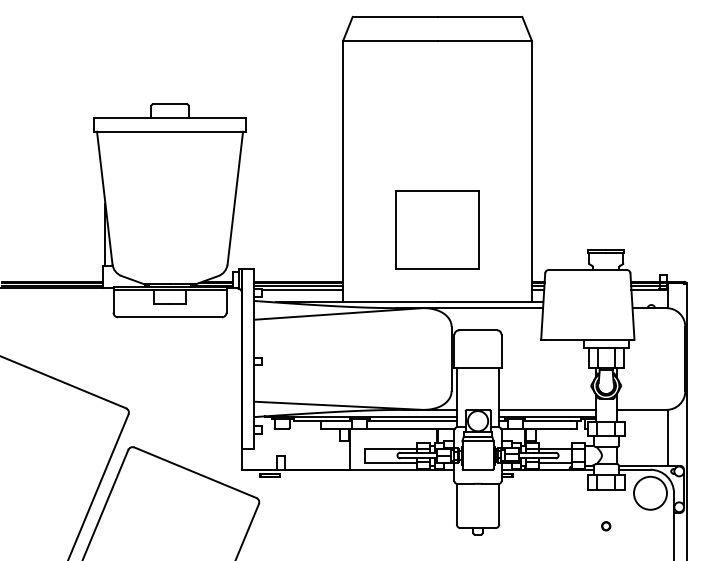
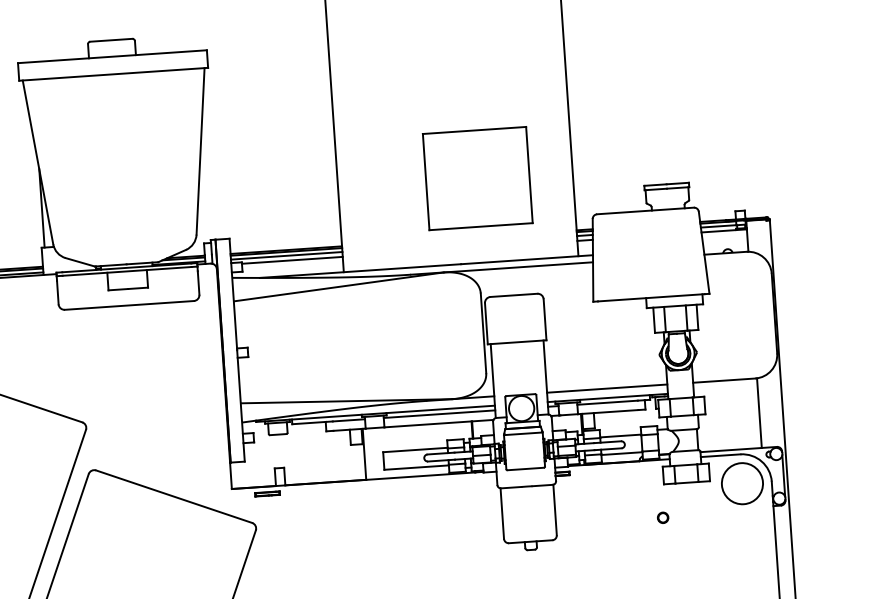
part: (437, 229) -> (477, 178), moved
part: (606, 526) -> (663, 518), moved

